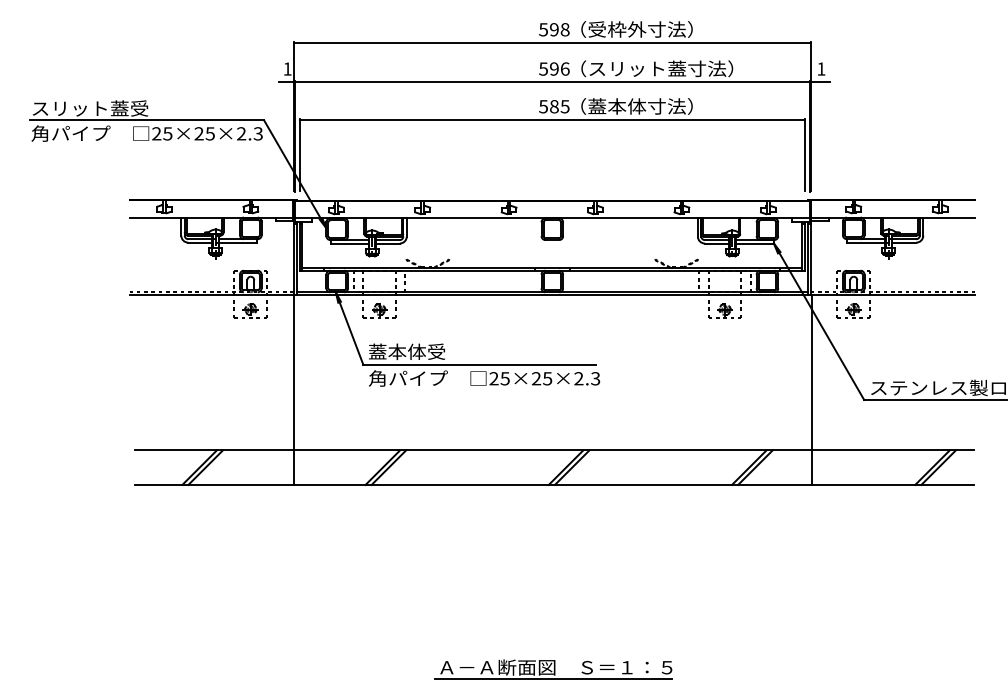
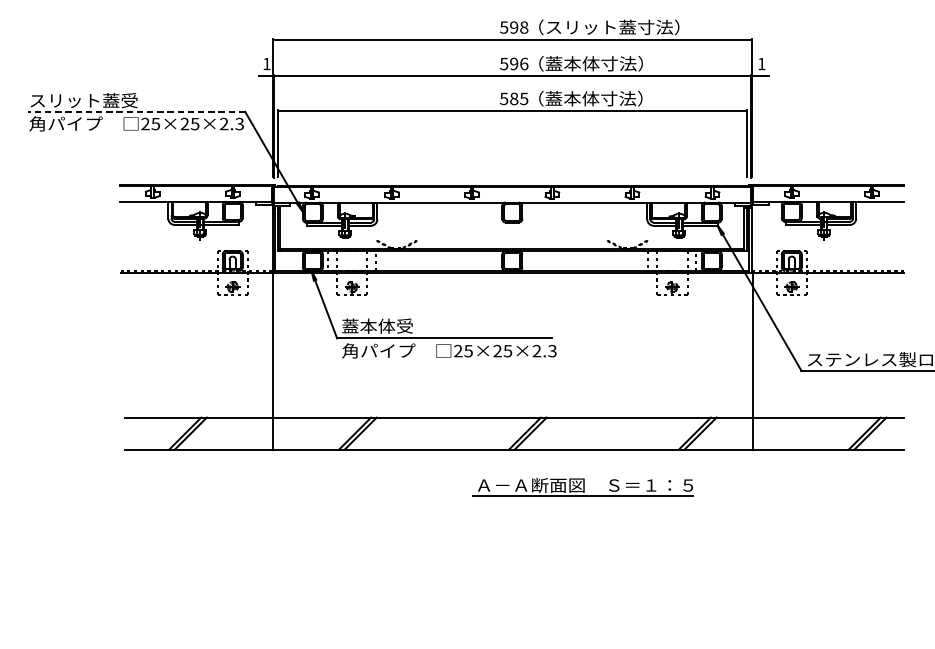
text: (660, 29) -> (612, 27), （受枠外寸法） -> （スリット蓋寸法）
text: (660, 68) -> (612, 63), （スリット蓋寸法） -> （蓋本体寸法）
line: (146, 120) -> (136, 111), solid -> dashed
part: (553, 669) -> (582, 487), moved

